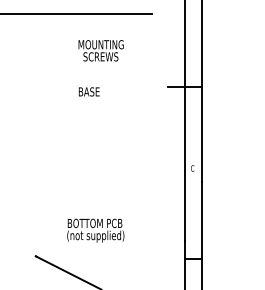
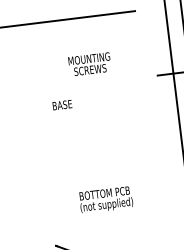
text: (100, 50) -> (89, 64), moved
text: (88, 91) -> (61, 104), moved
text: (95, 230) -> (105, 199), moved

